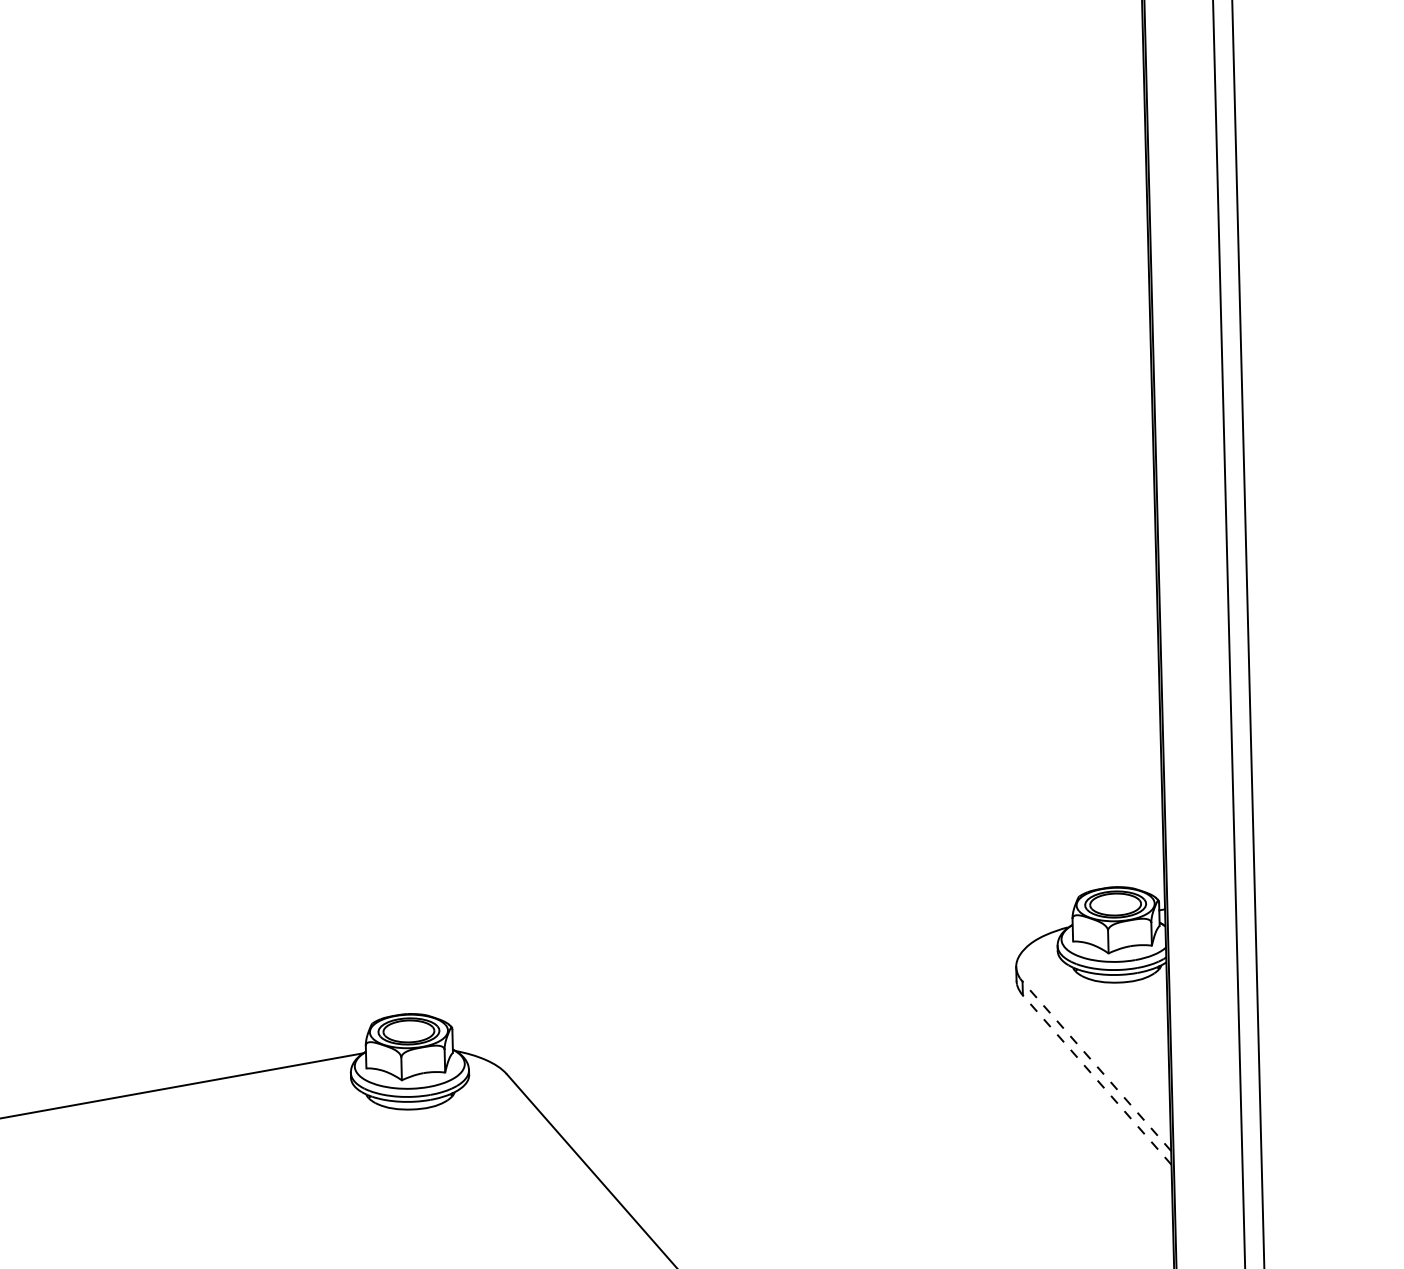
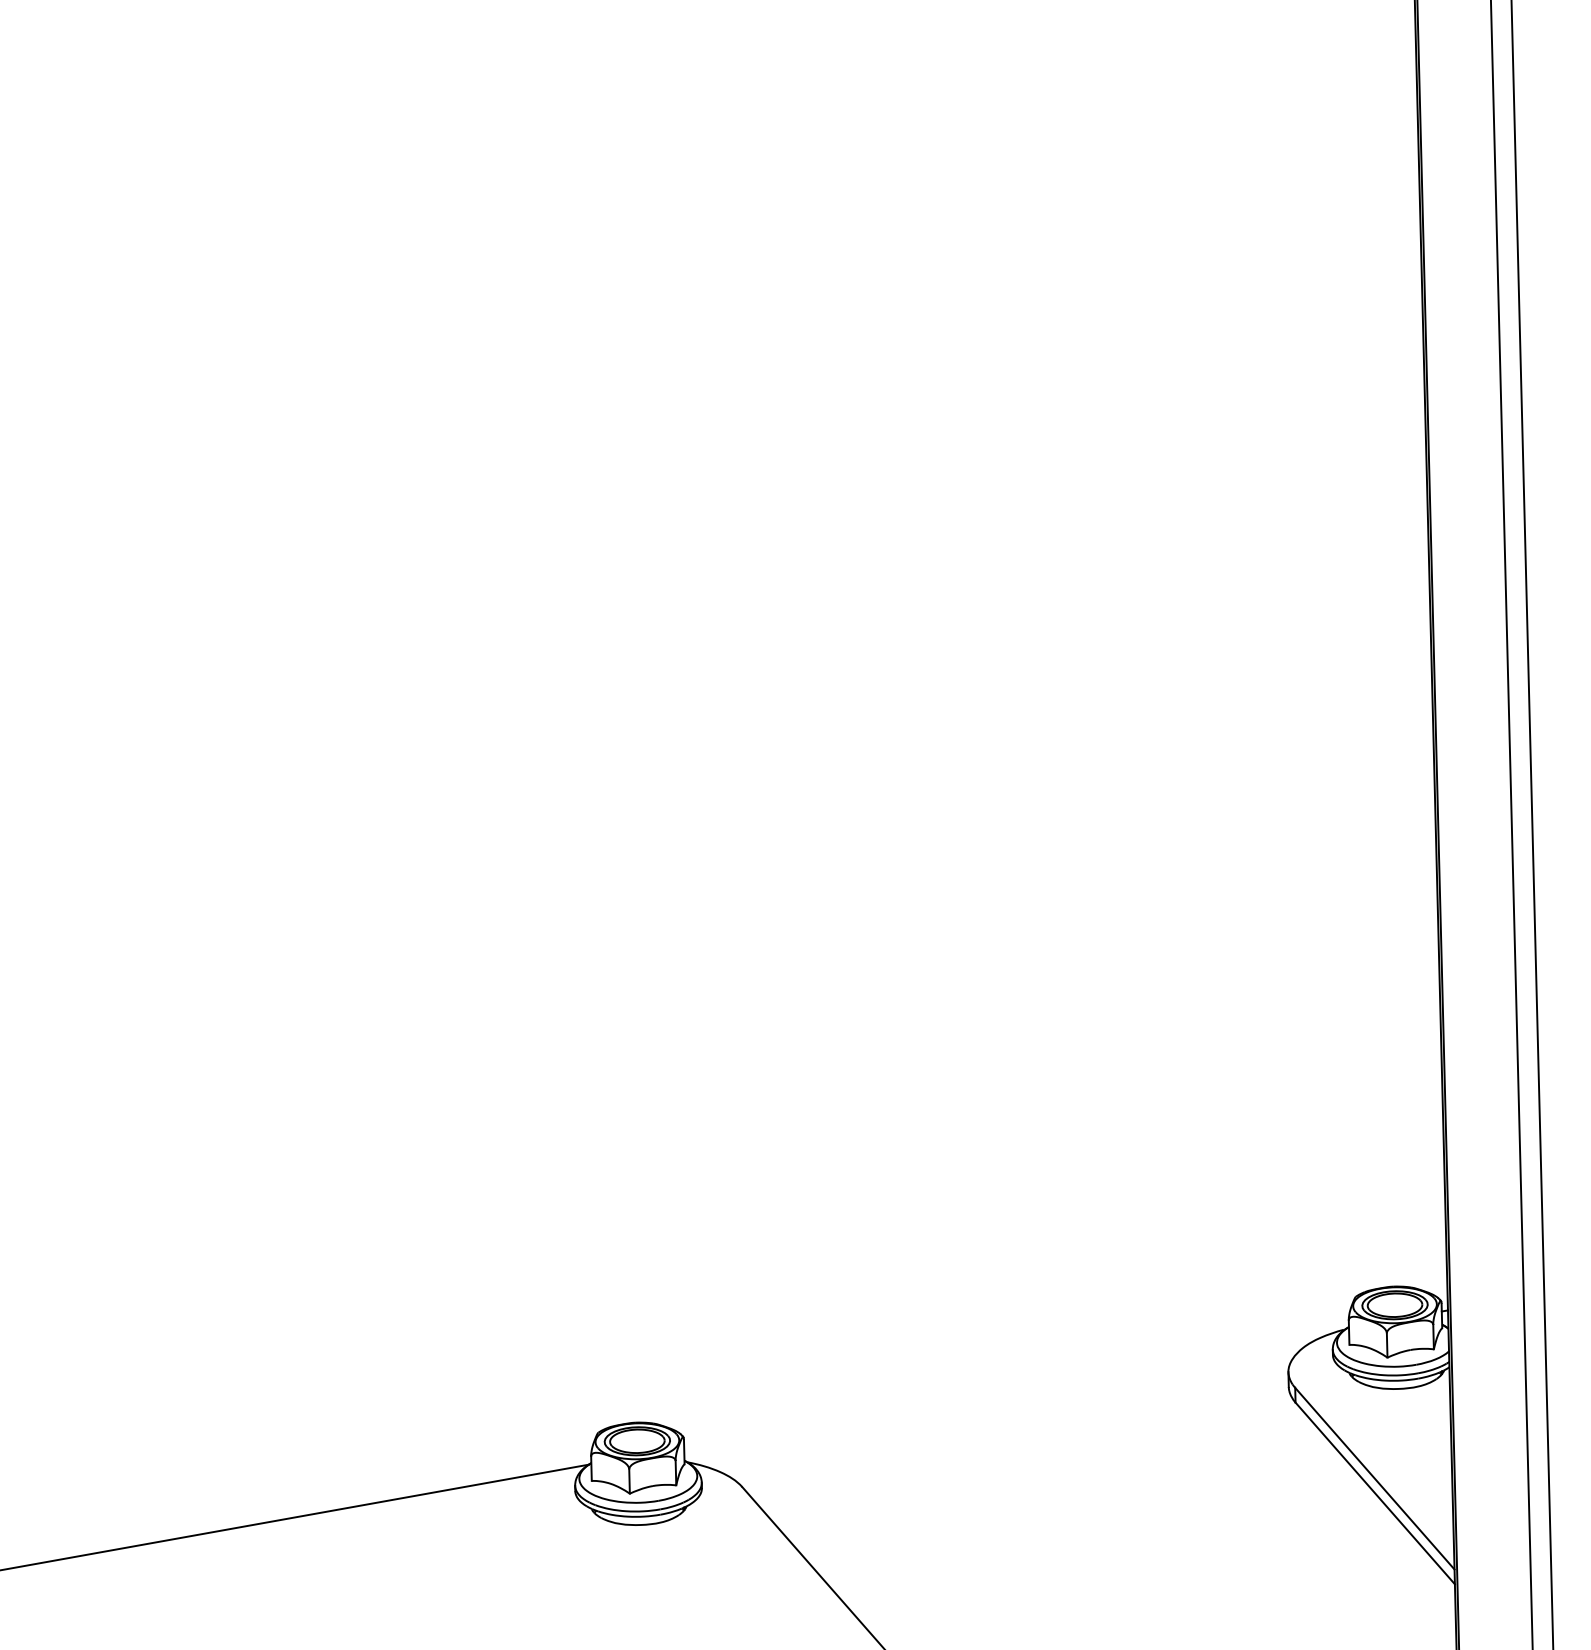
line: (1096, 1066) -> (1374, 1478), dashed -> solid
line: (1097, 1080) -> (1375, 1493), dashed -> solid

